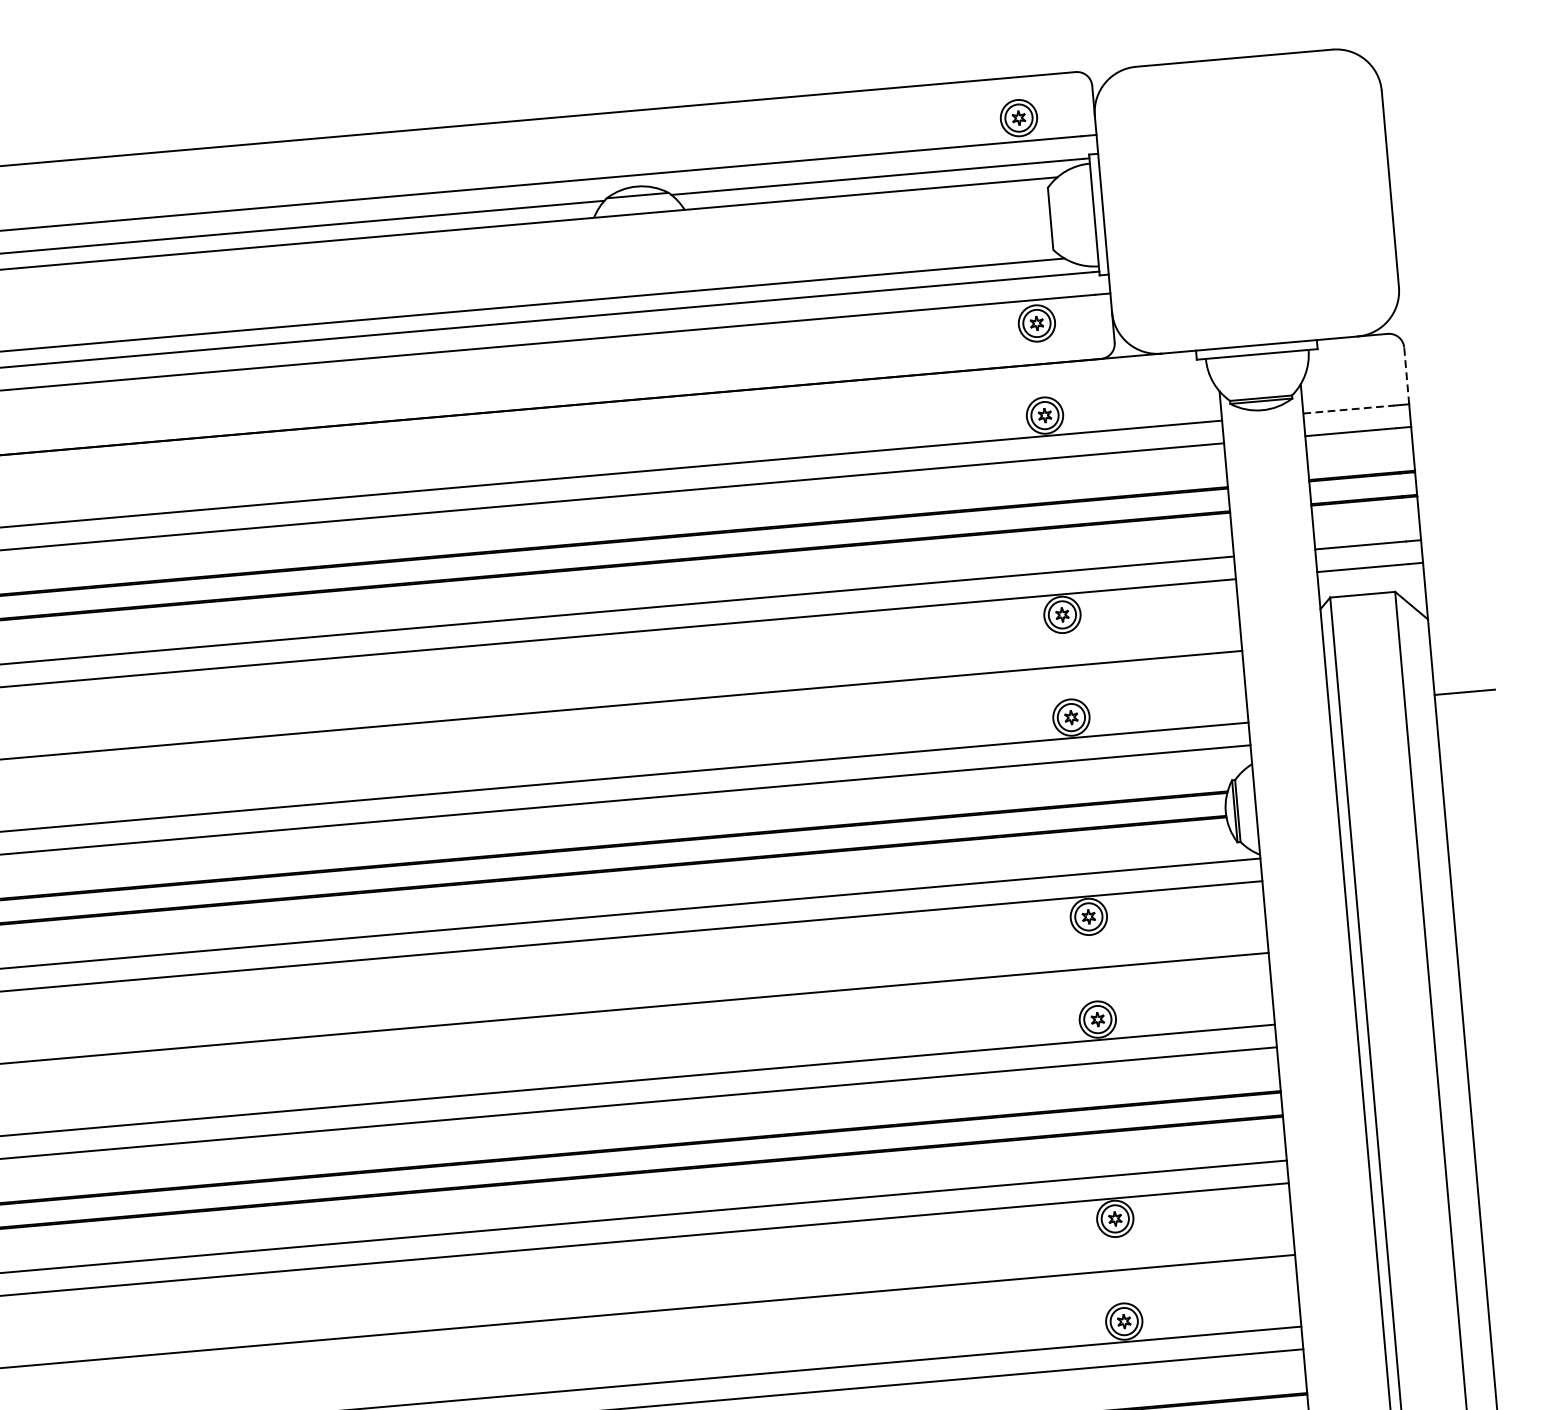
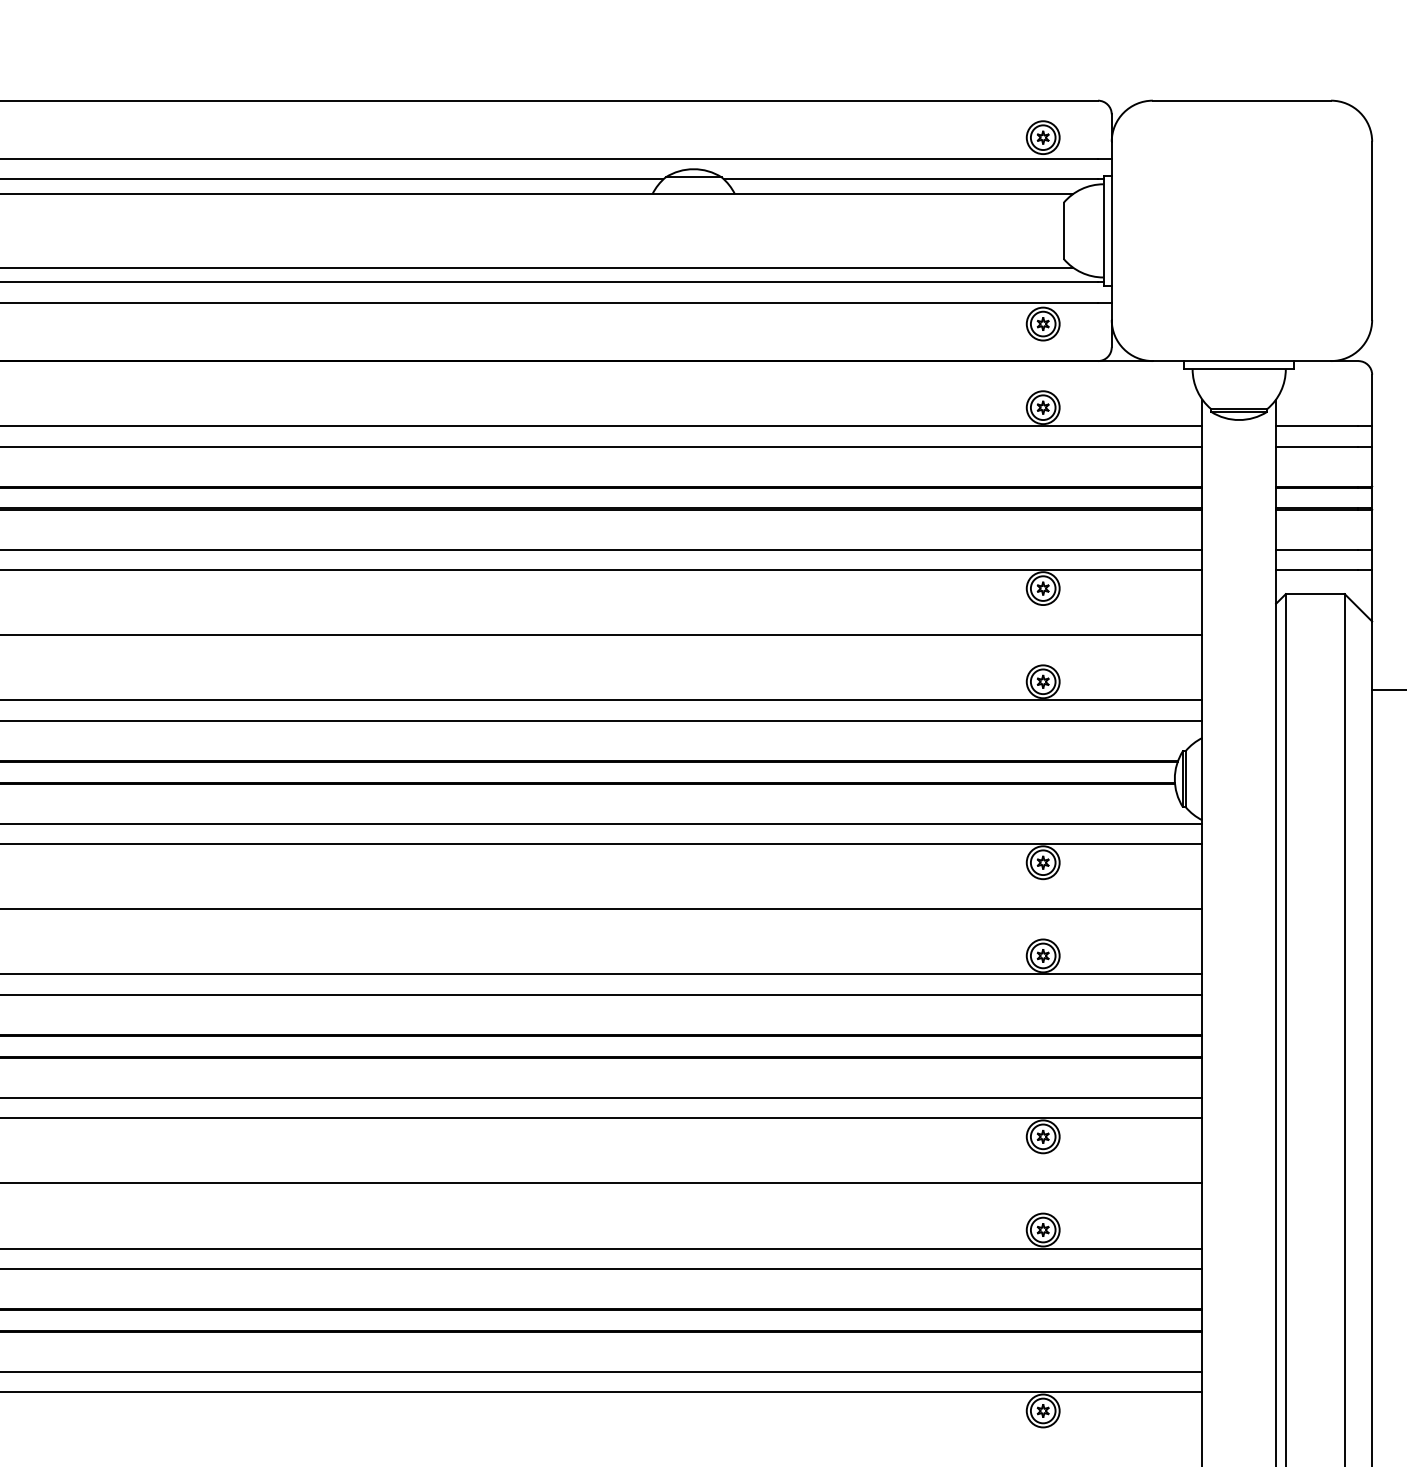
line: (1407, 375) -> (1372, 400), dashed -> solid
line: (1348, 409) -> (1317, 426), dashed -> solid

